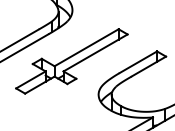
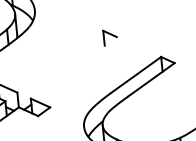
line: (86, 47) -> (60, 61), removed
line: (95, 52) -> (73, 67), removed

